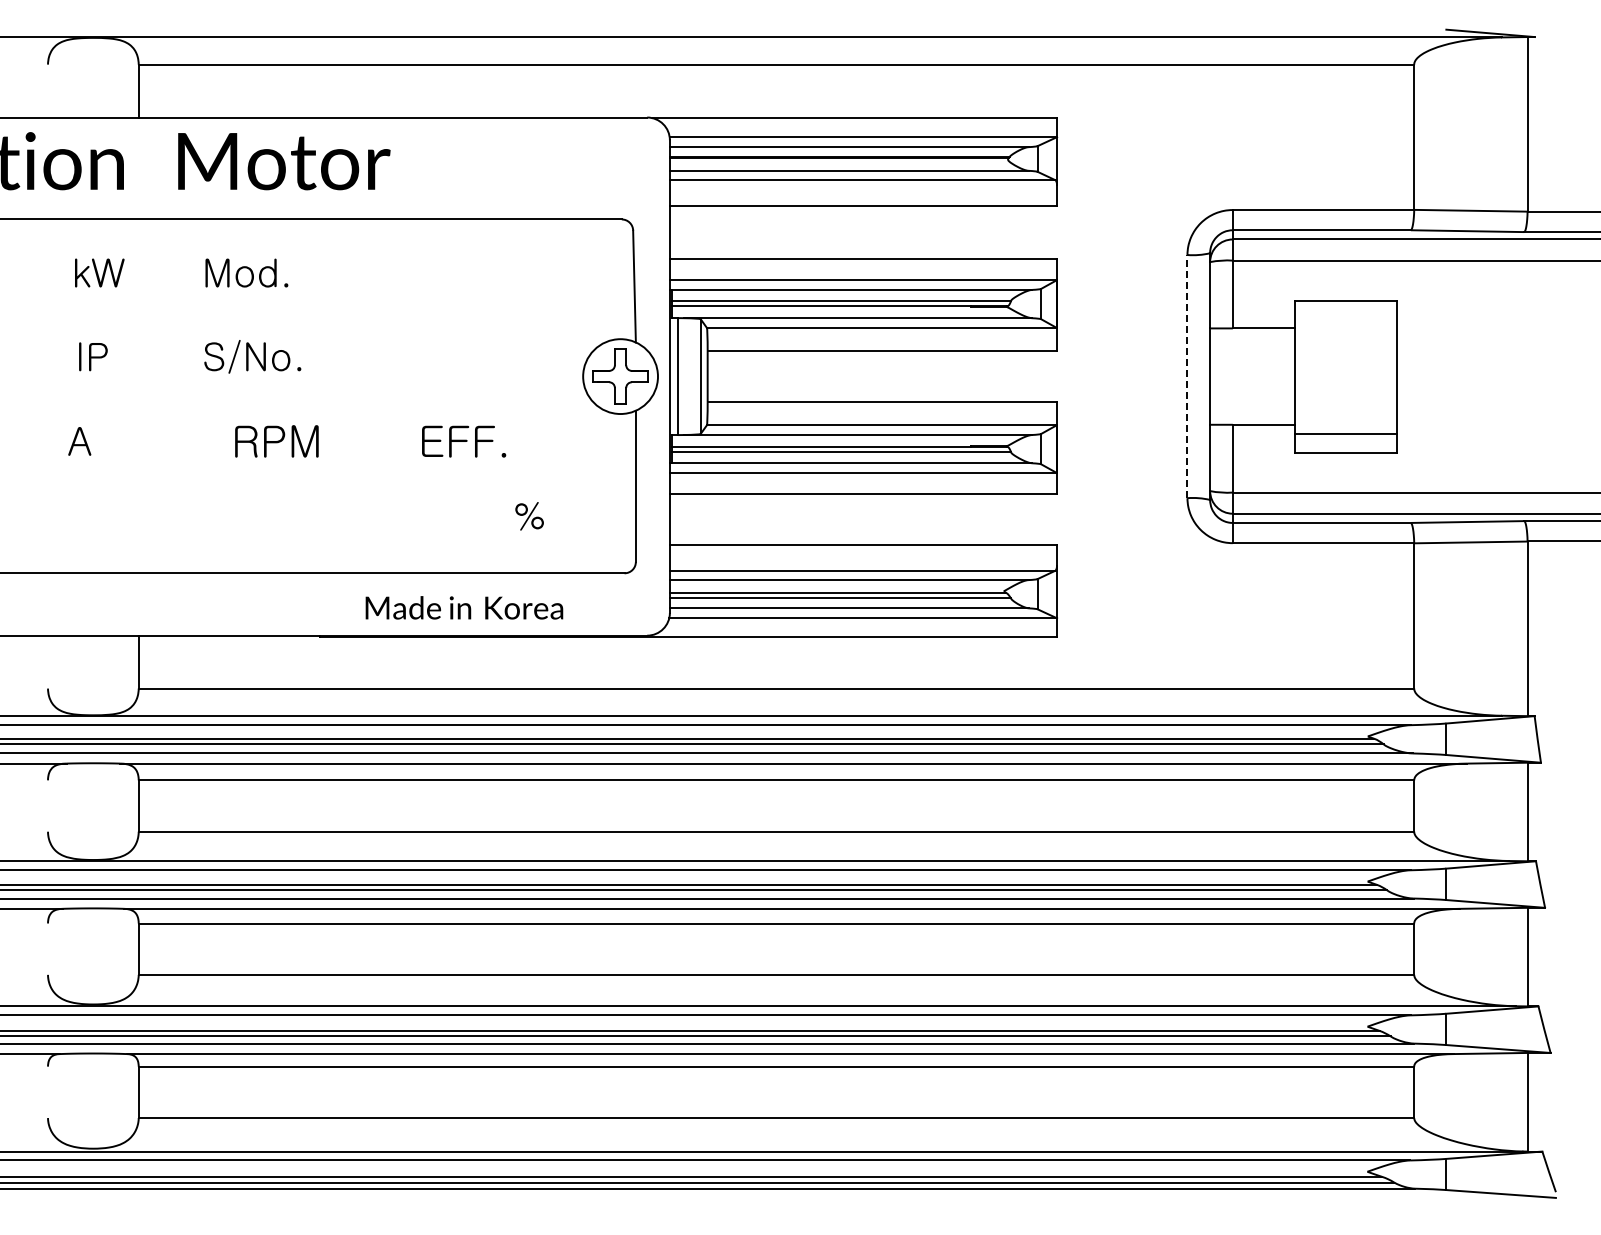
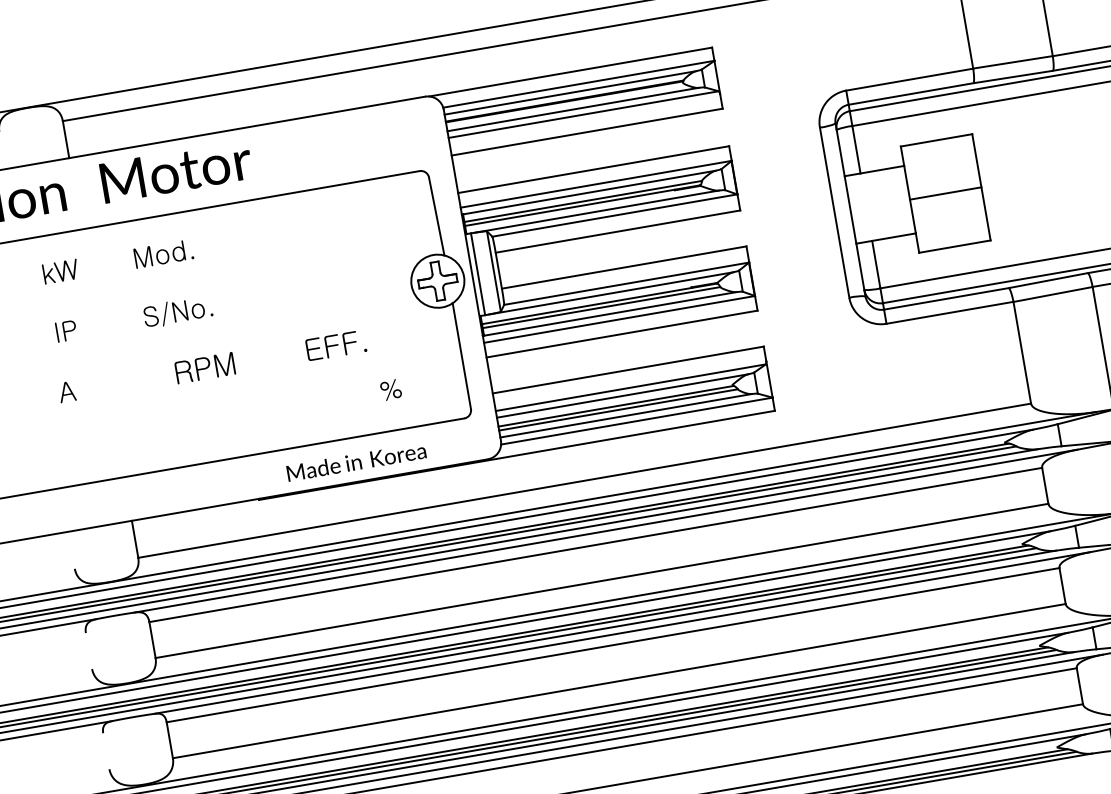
line: (1187, 376) -> (834, 212), dashed -> solid
line: (1346, 433) -> (945, 193), moved

